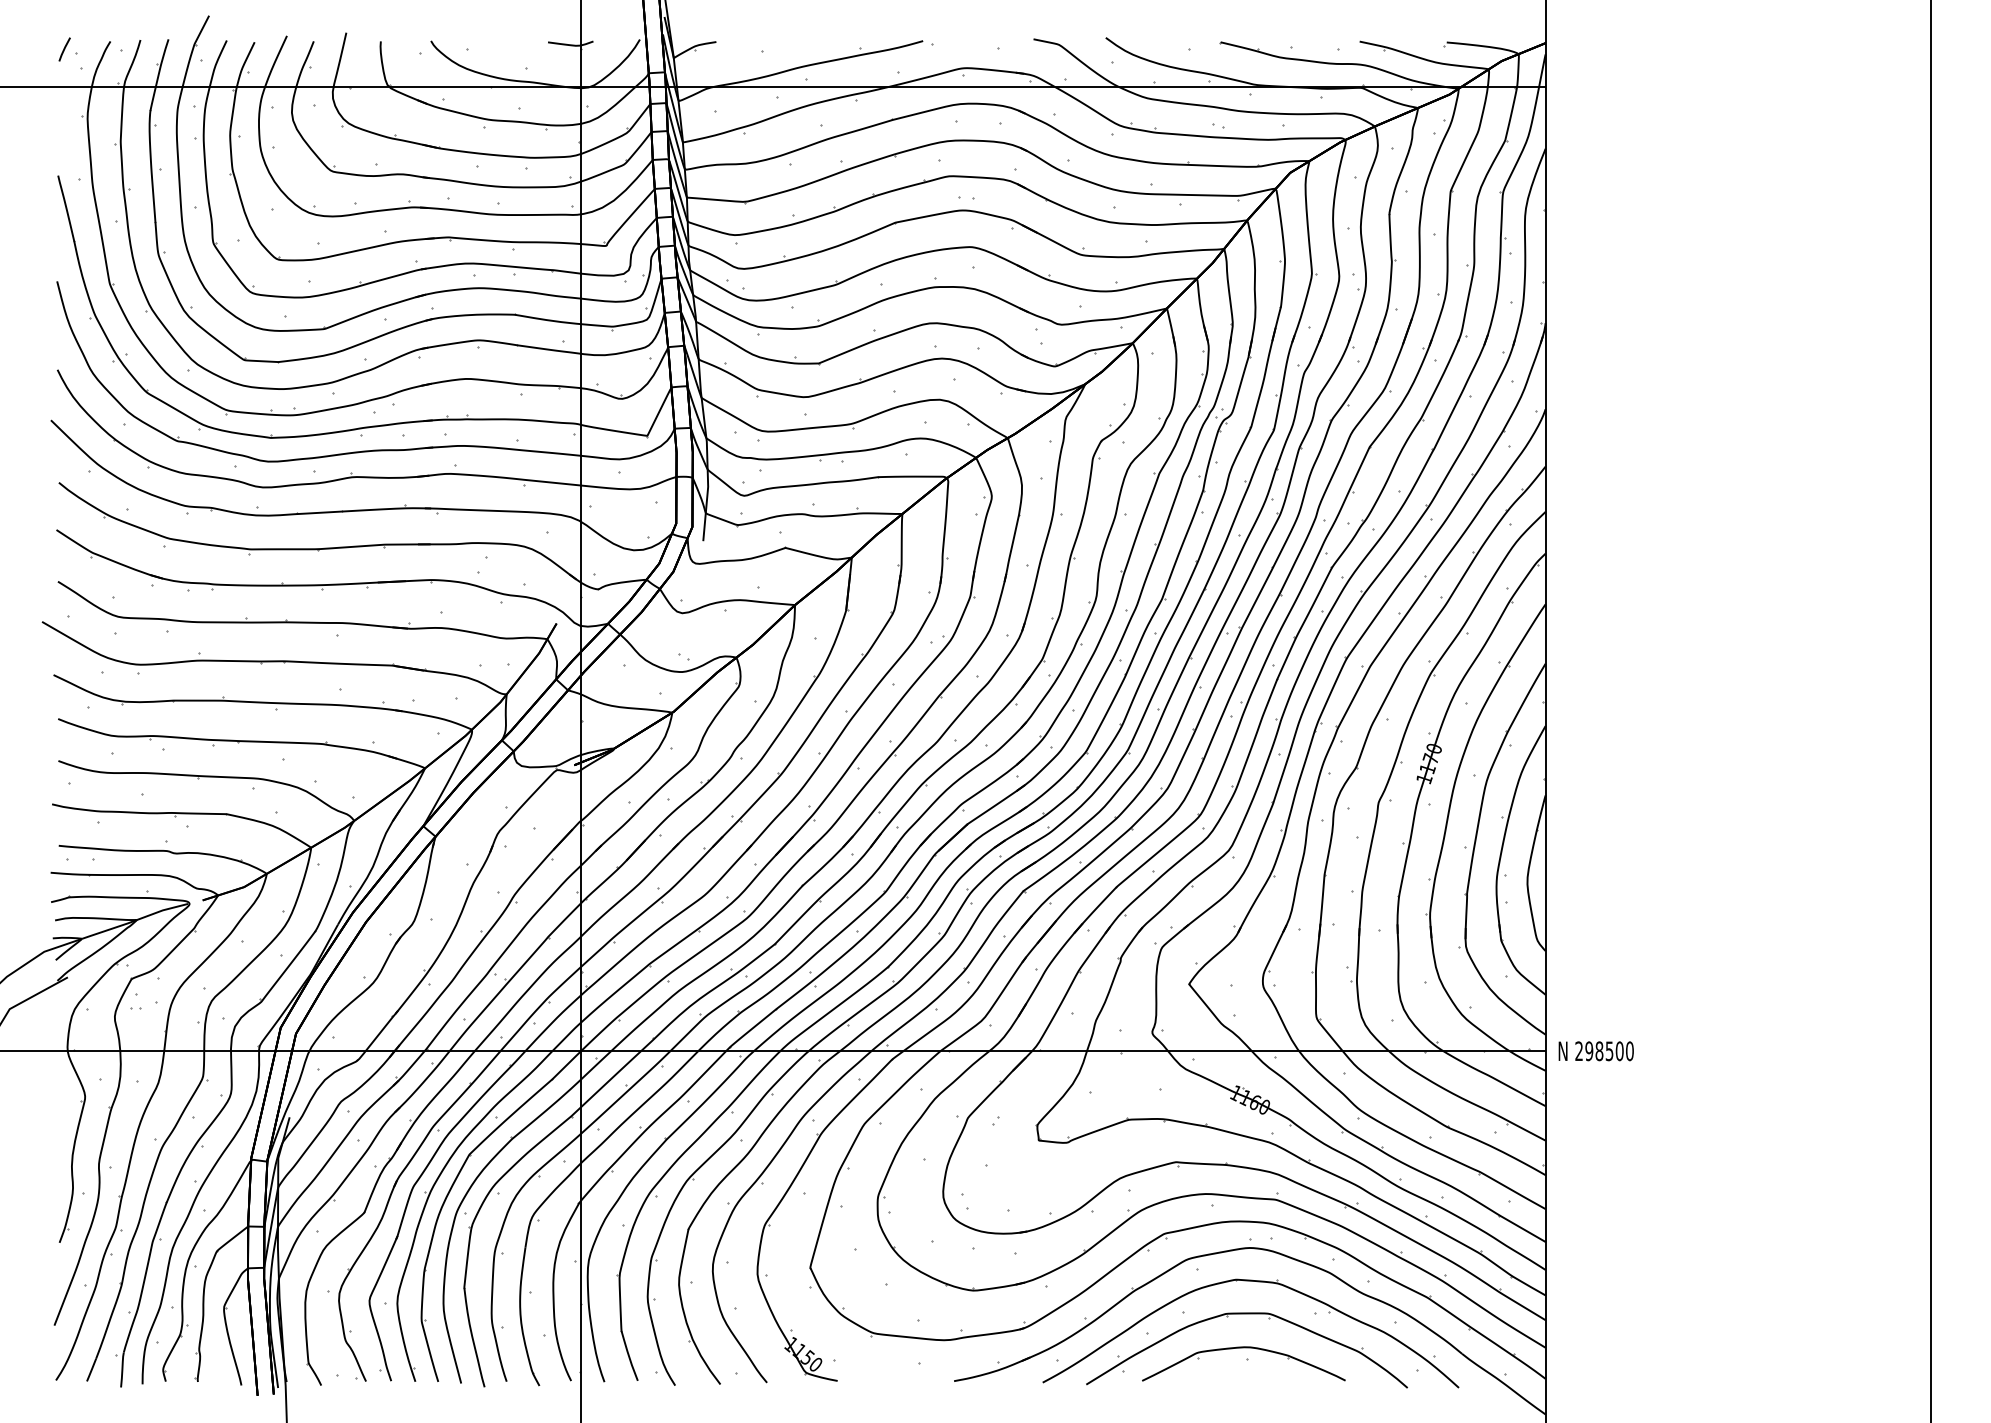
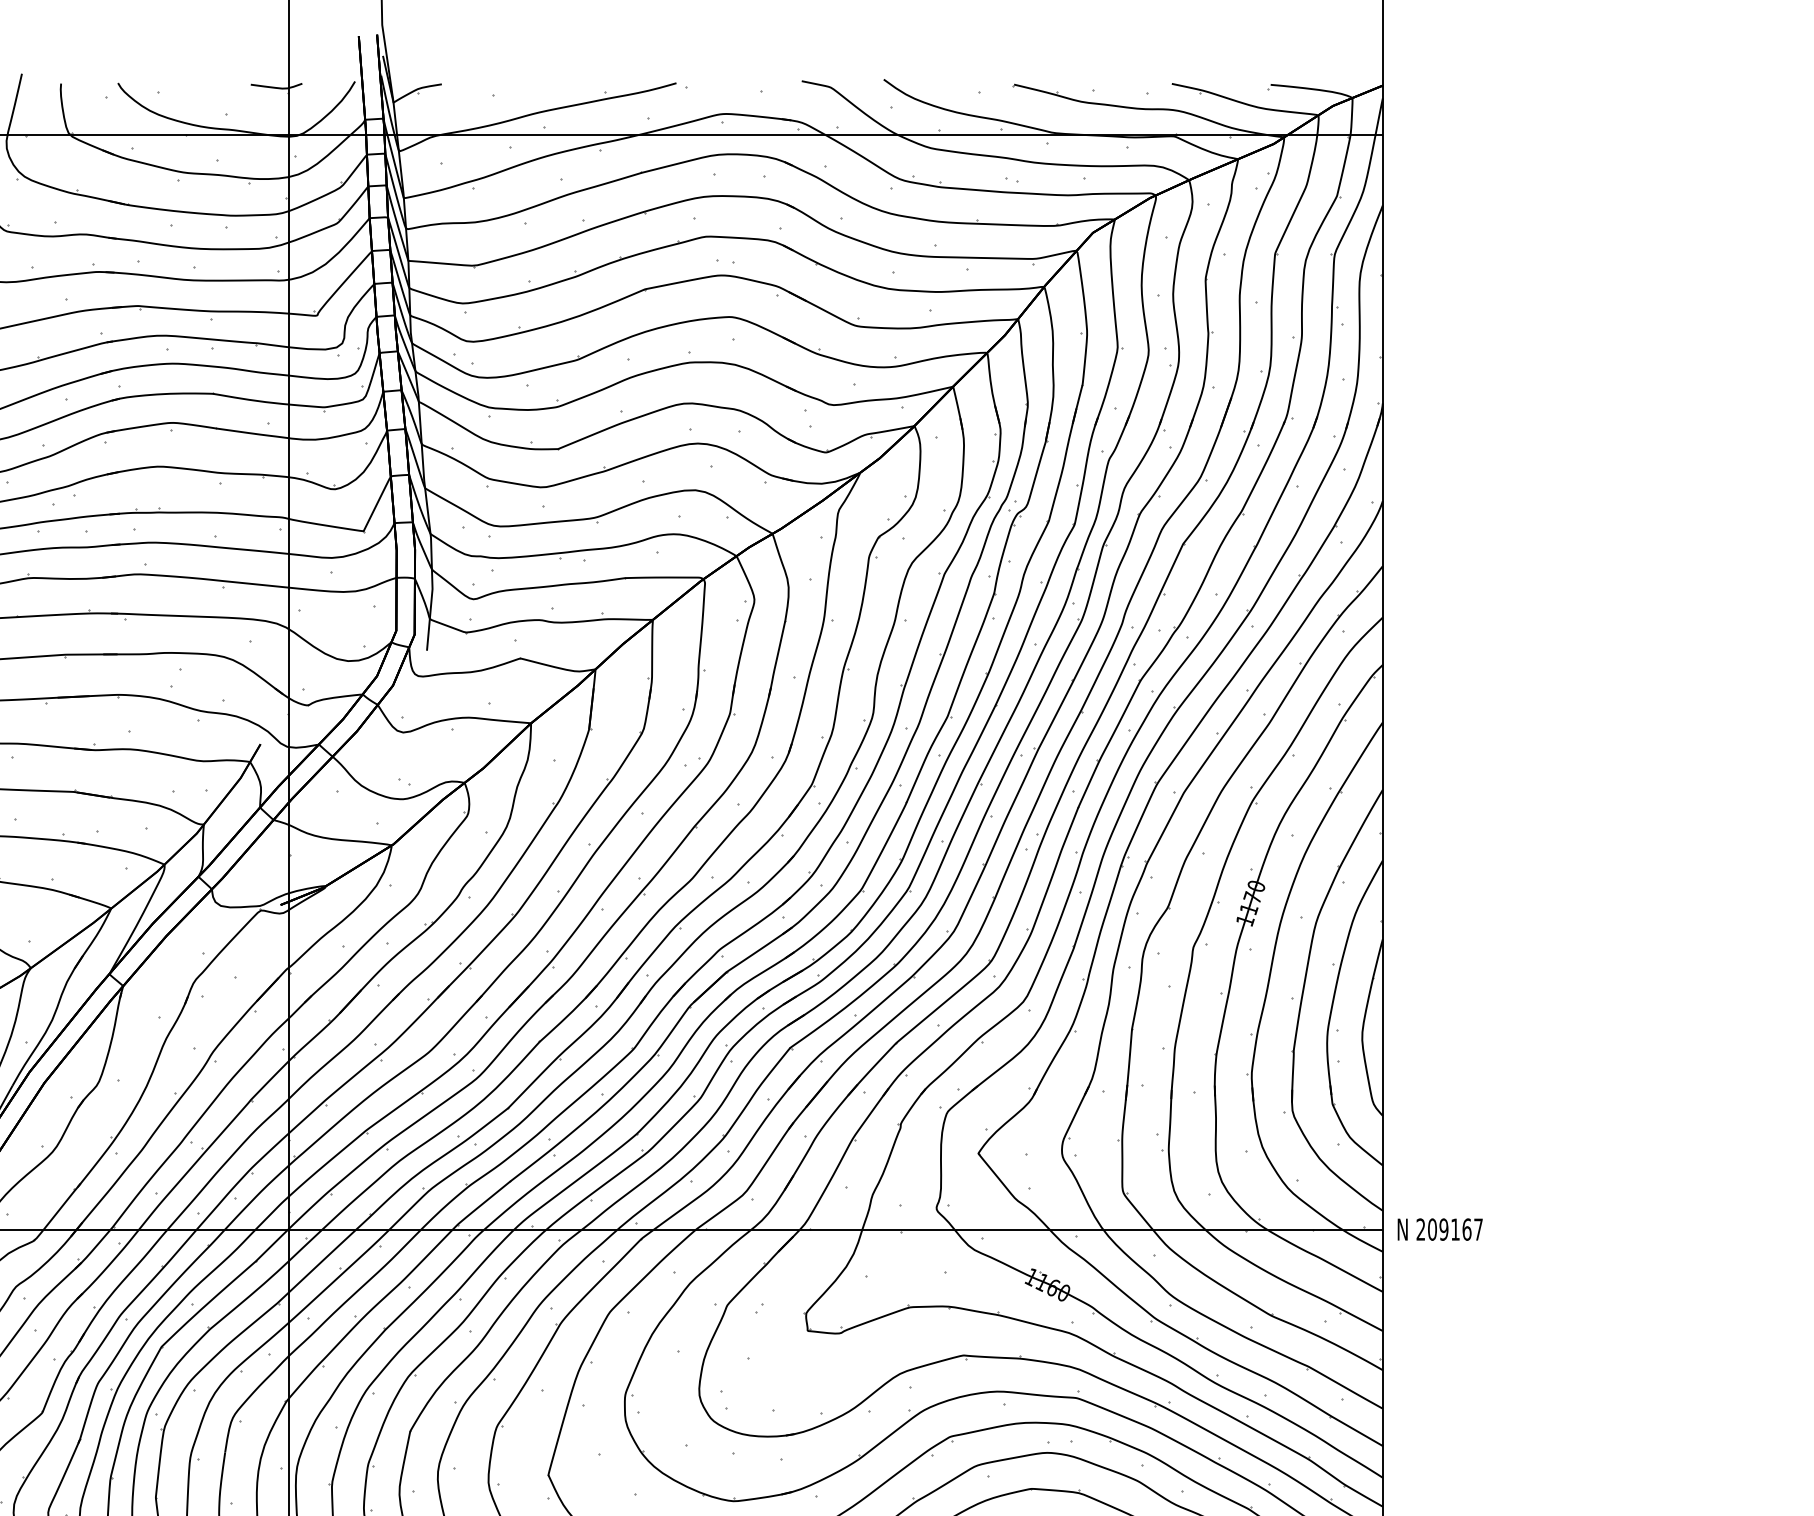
text: (1609, 1051) -> (1455, 1229), 298500 -> 209167

